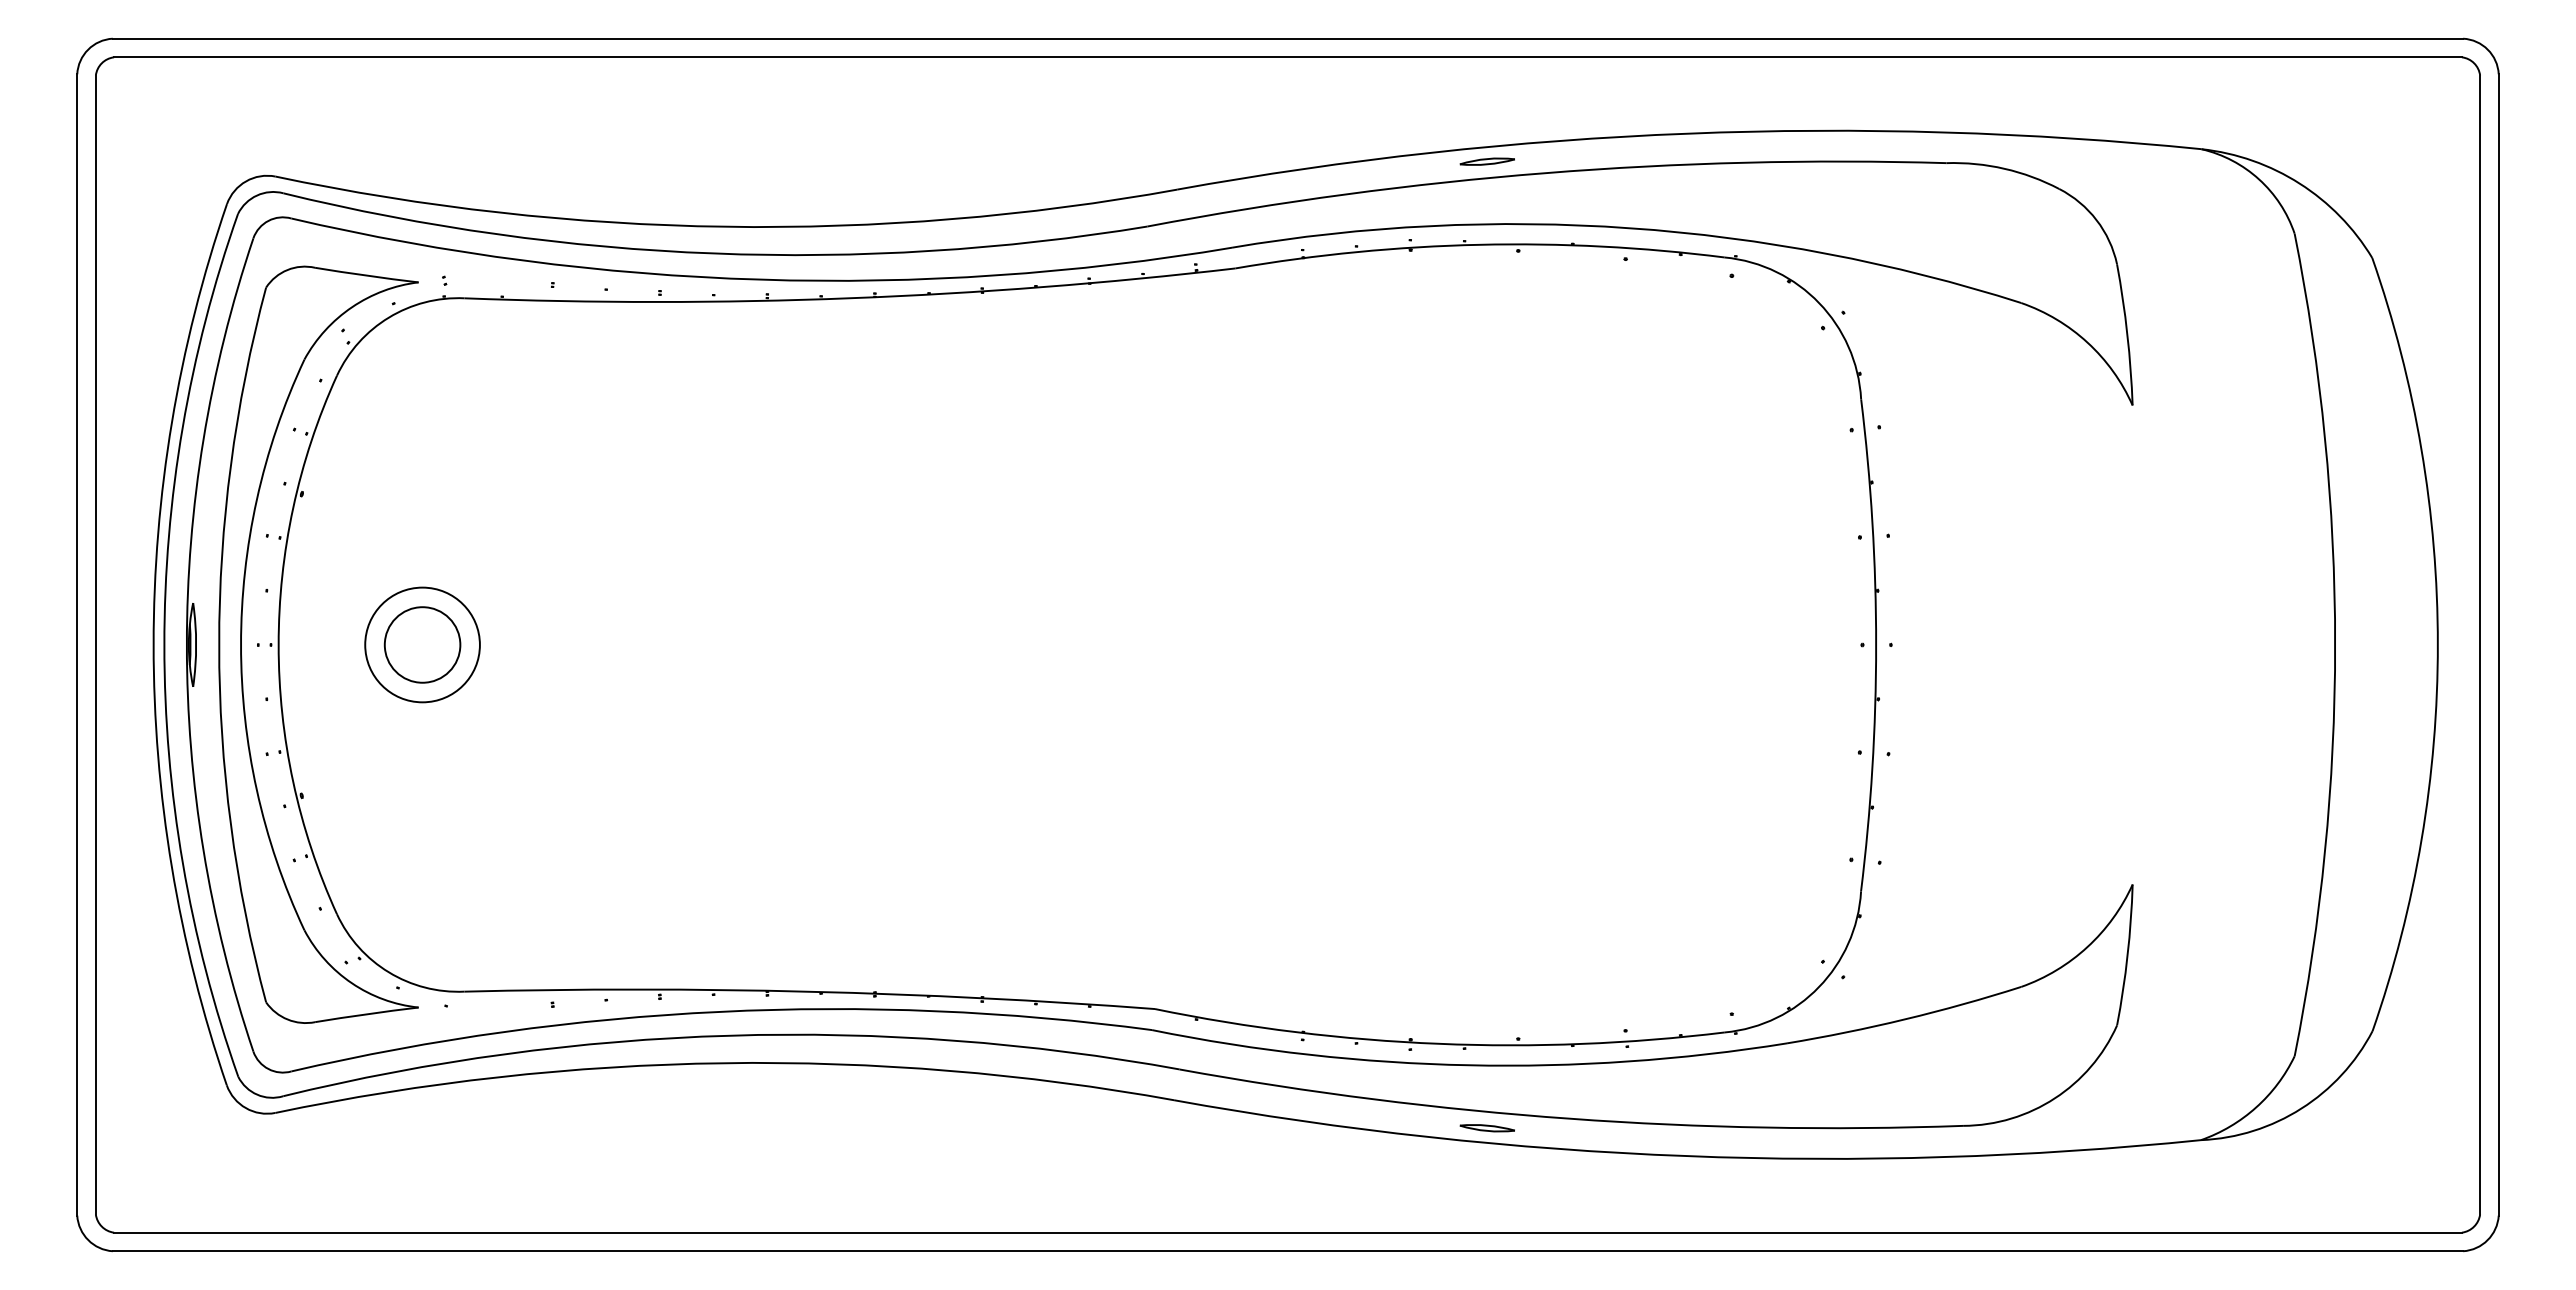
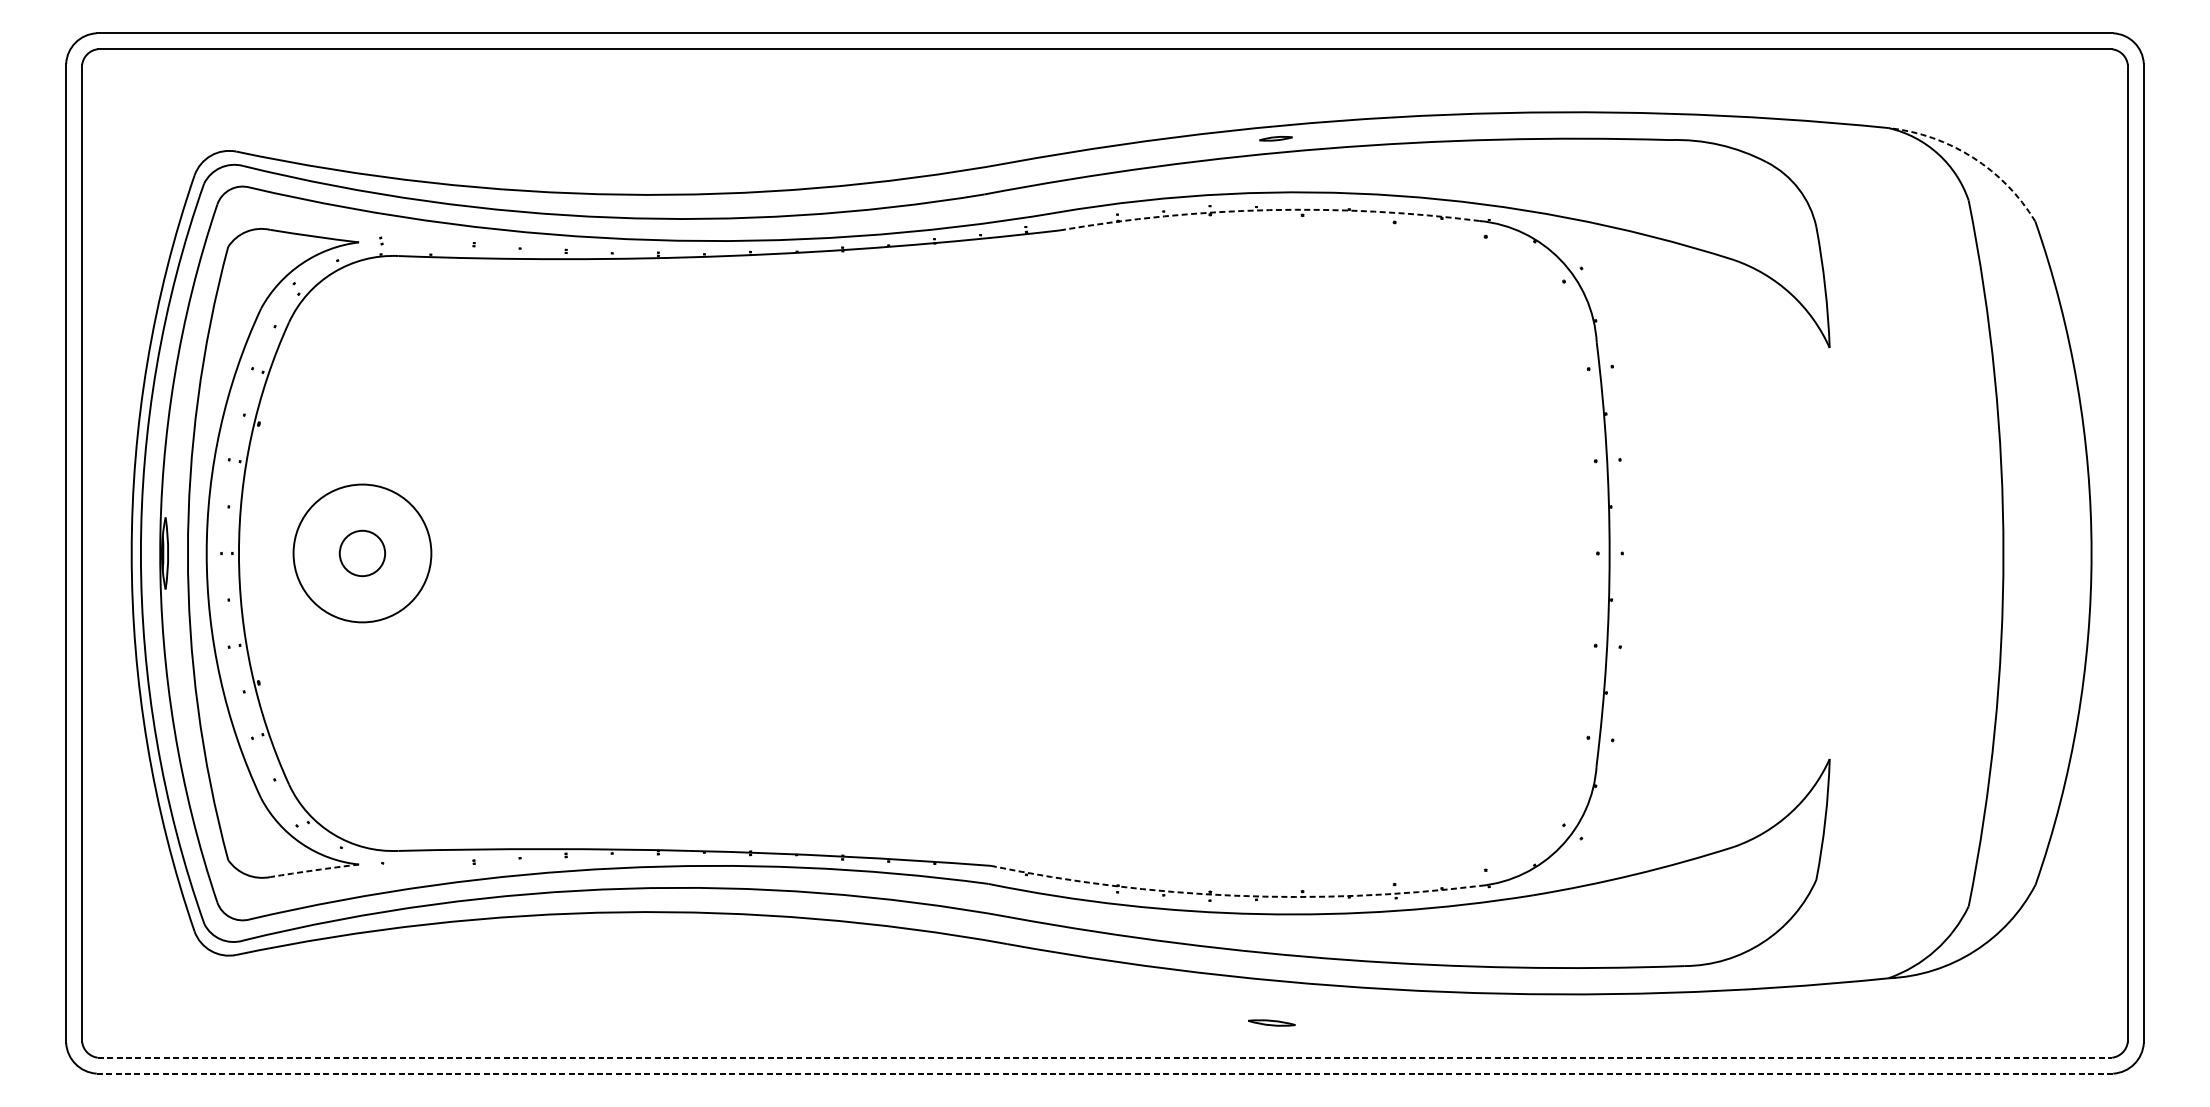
part: (1486, 161) -> (1275, 138), size x0.7
arc: (2299, 183) -> (1972, 157), solid -> dashed
arc: (1479, 244) -> (1269, 209), solid -> dashed
circle: (422, 644) -> (362, 553), size x0.7
circle: (422, 644) -> (362, 553), size x1.4
arc: (366, 1014) -> (314, 870), solid -> dashed
arc: (1438, 1043) -> (1234, 895), solid -> dashed
part: (1486, 1128) -> (1271, 1023), moved
line: (1287, 1232) -> (1104, 1057), solid -> dashed
line: (1288, 1251) -> (1105, 1073), solid -> dashed

